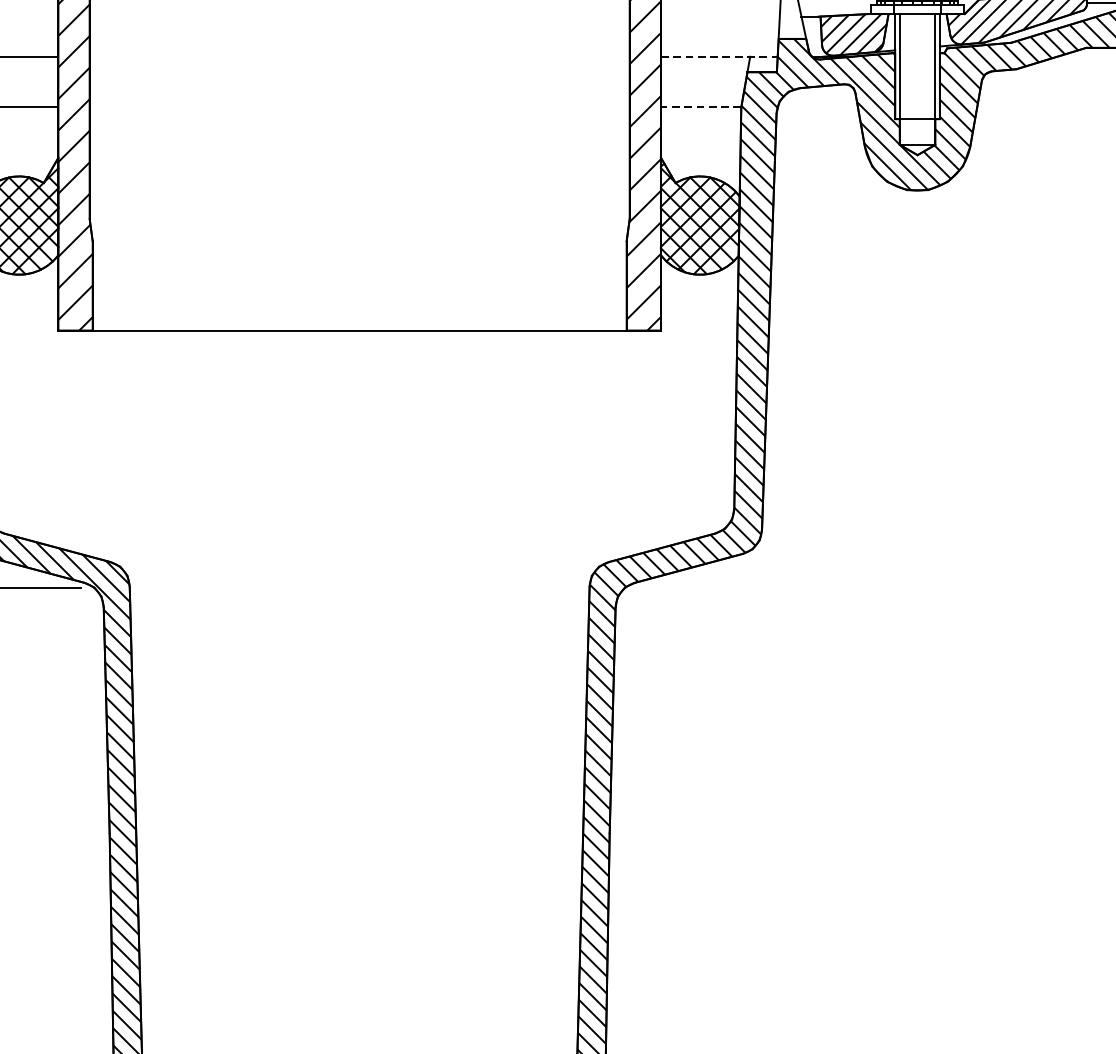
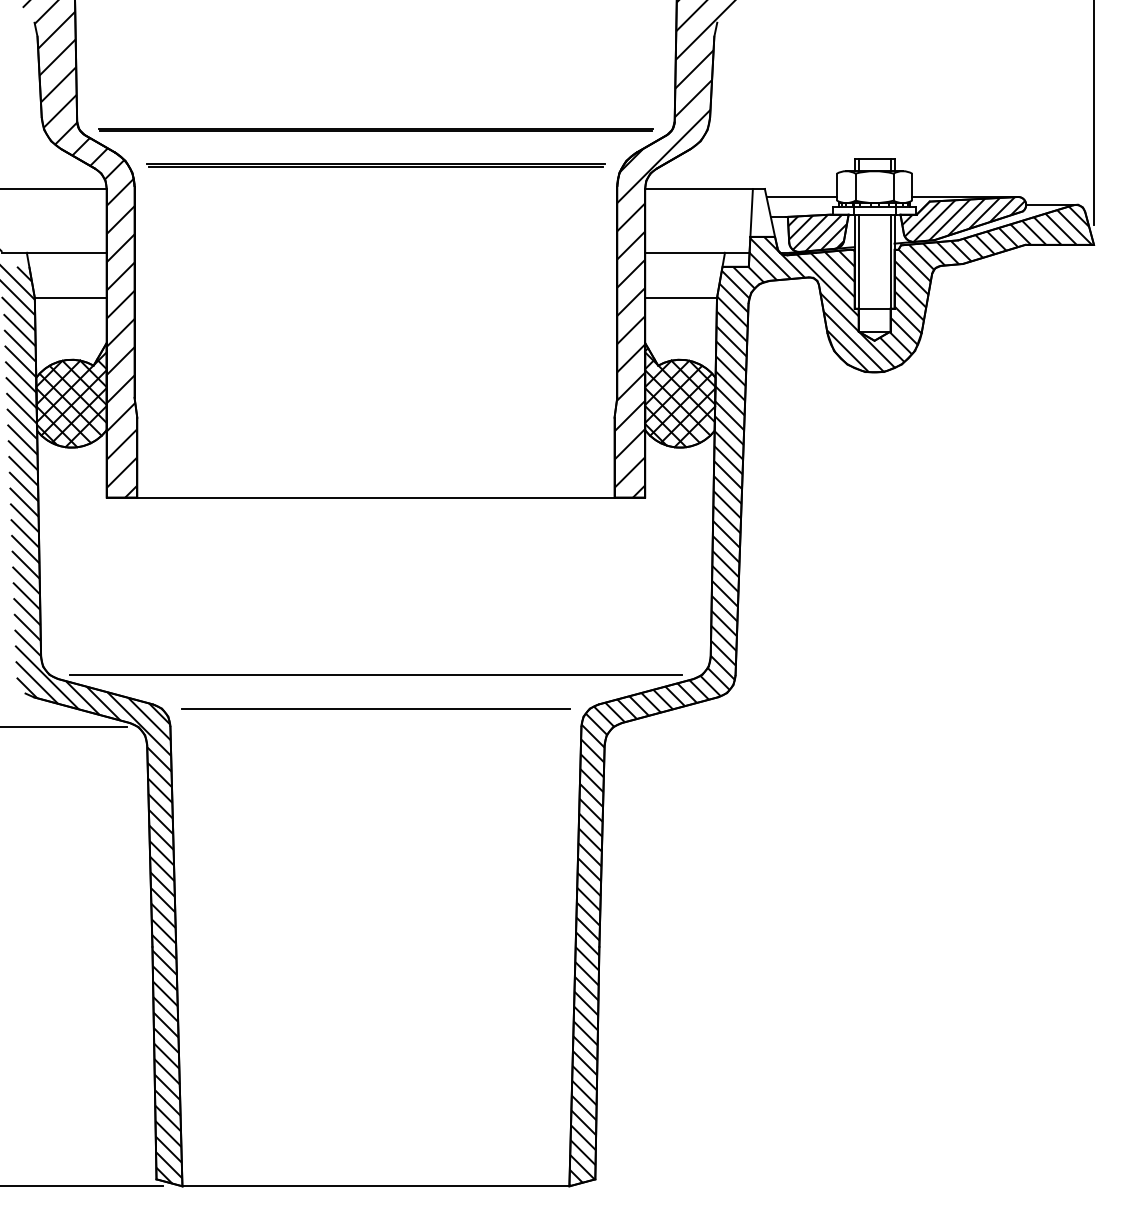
line: (719, 56) -> (697, 252), dashed -> solid
line: (701, 107) -> (681, 298), dashed -> solid
line: (359, 528) -> (375, 674), added
line: (359, 566) -> (375, 708), added

